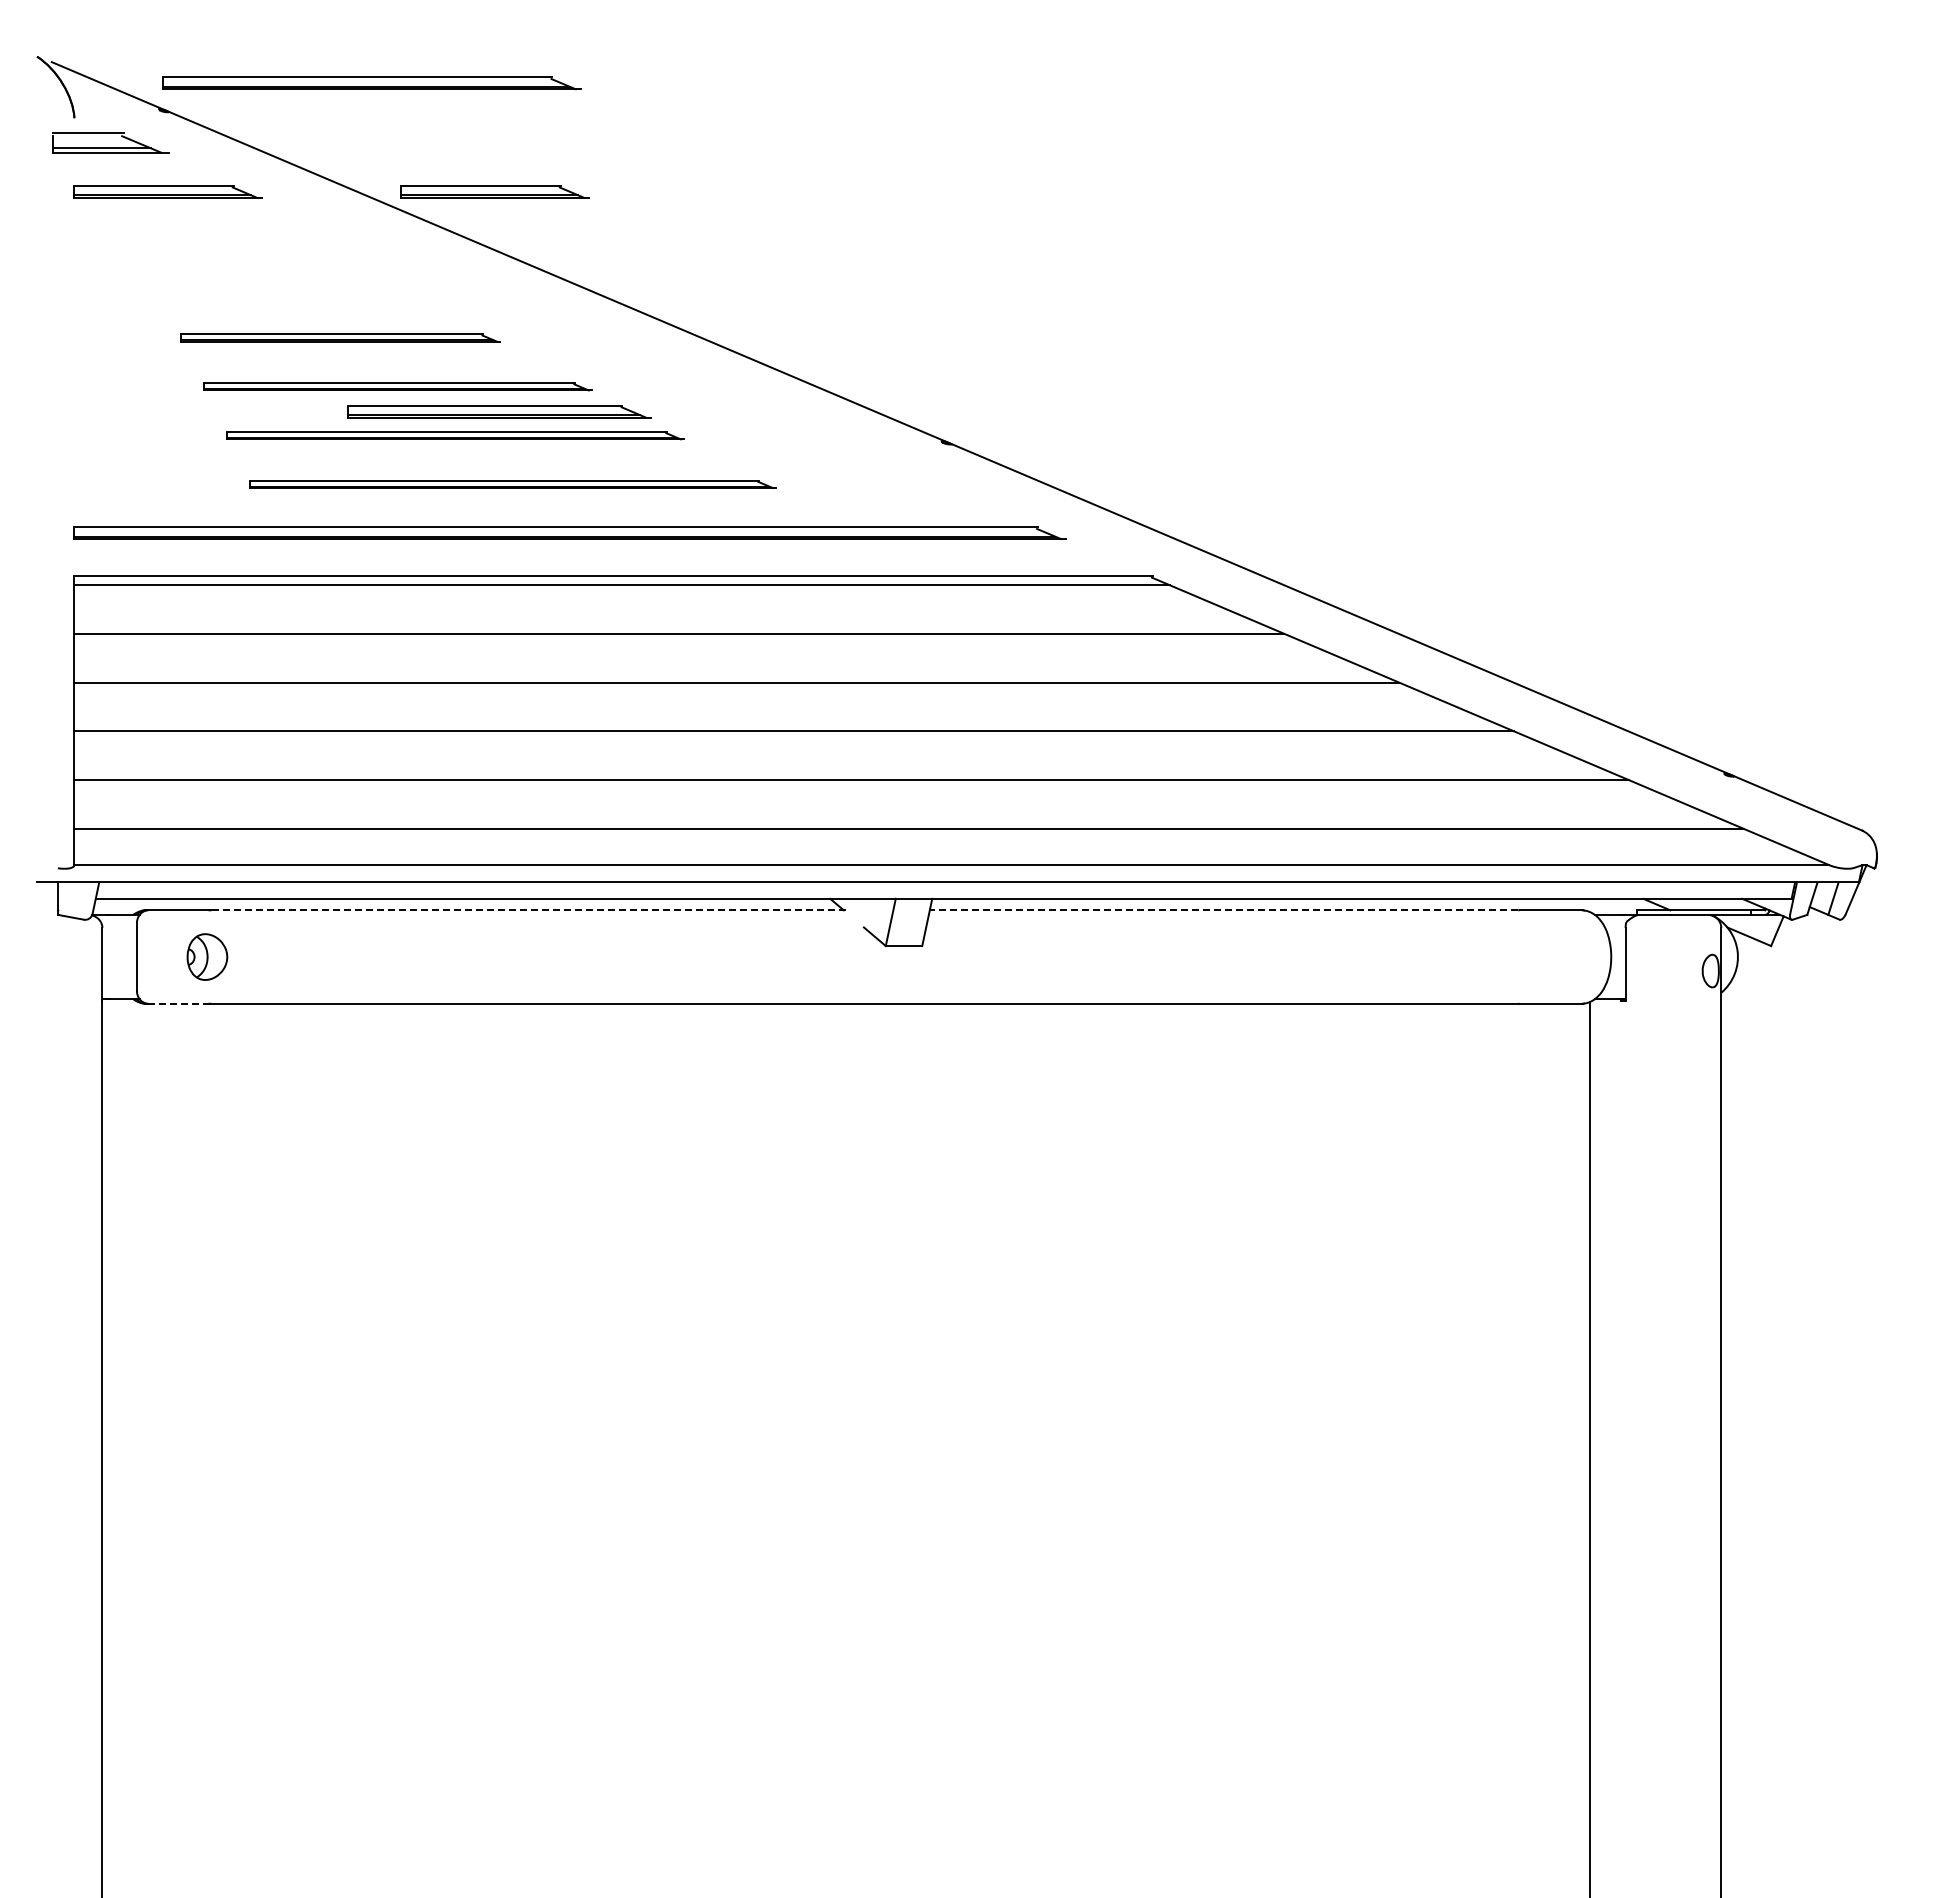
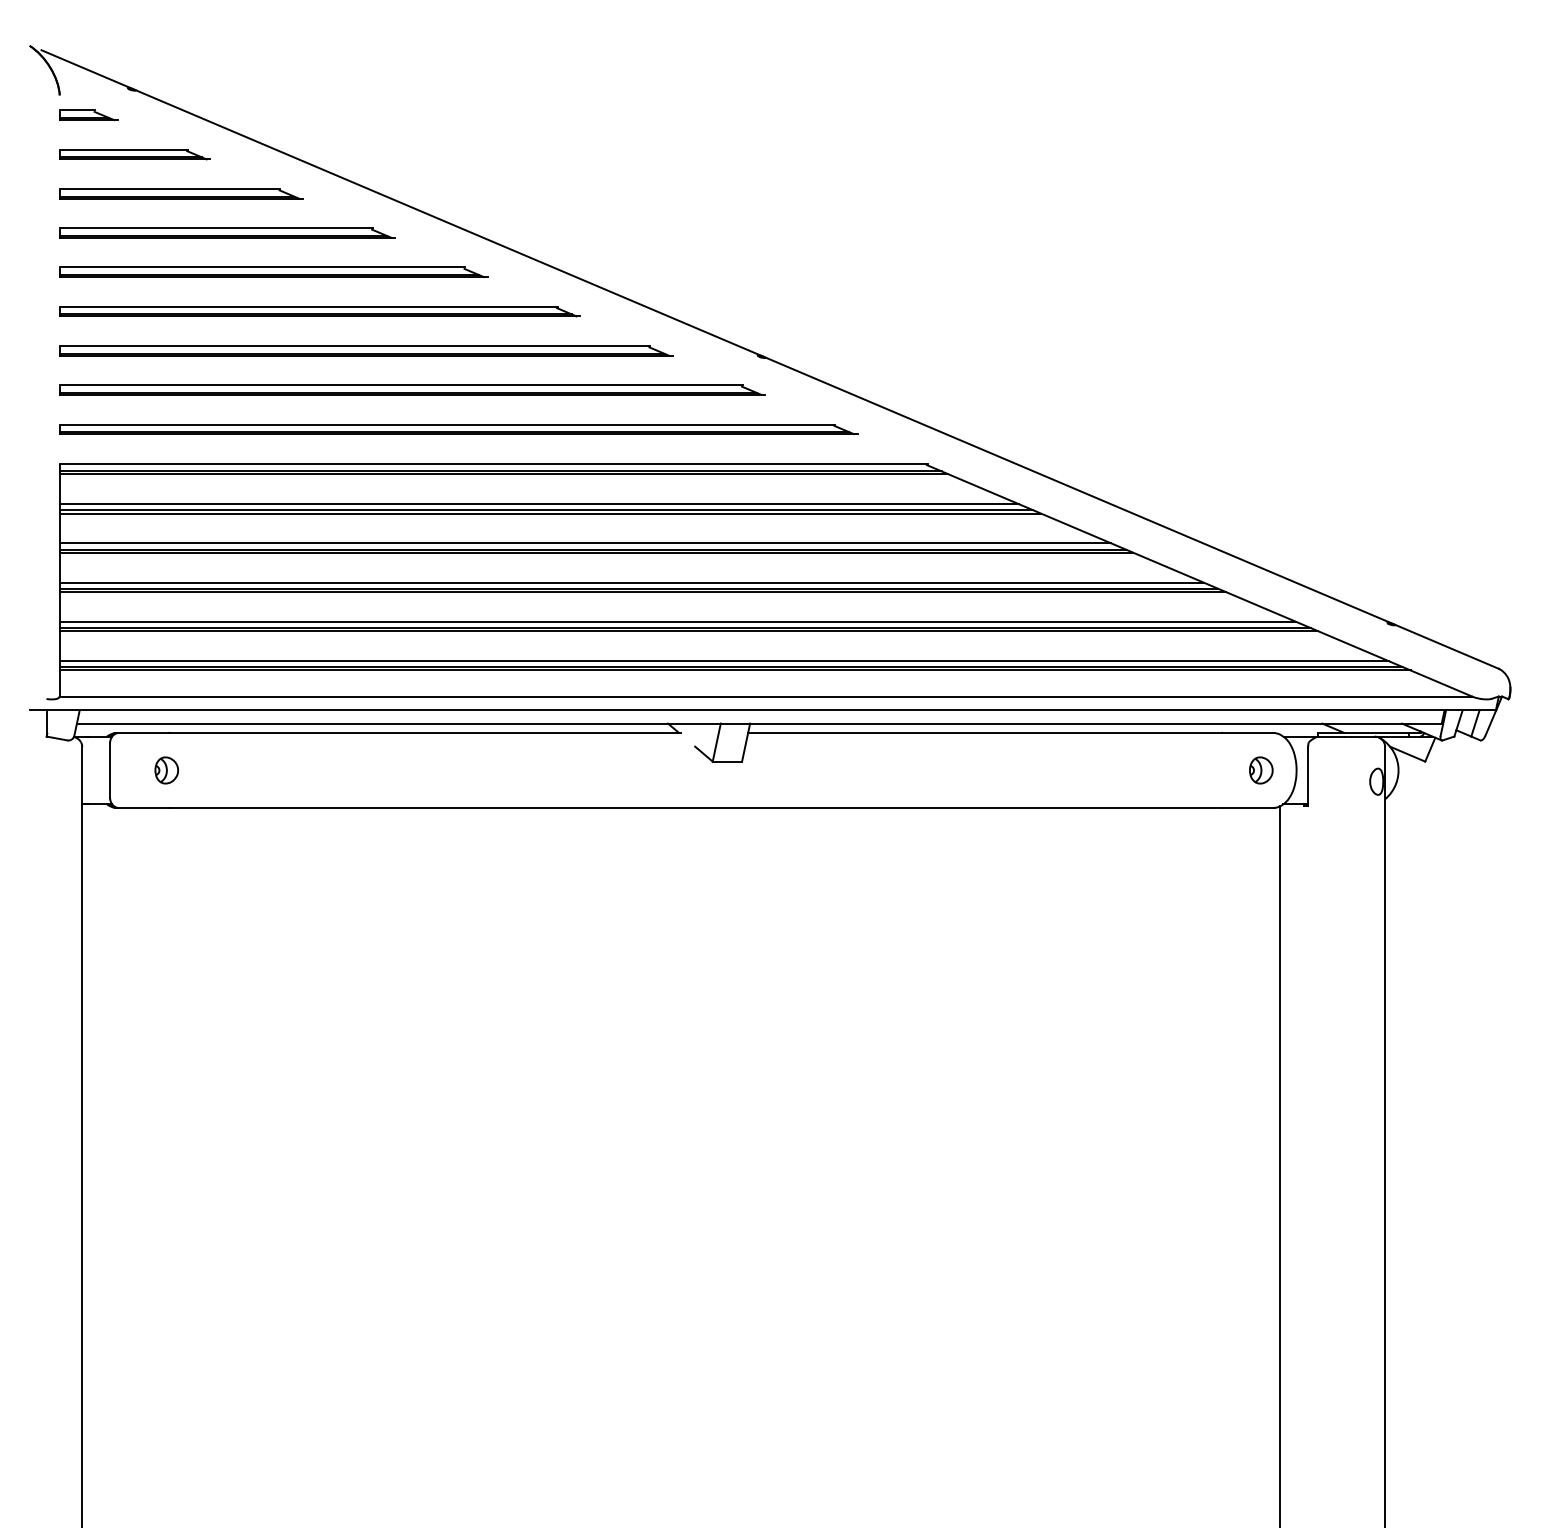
part: (371, 83) -> (227, 233), moved
part: (110, 142) -> (88, 114), size x0.62
part: (494, 191) -> (397, 154), removed
part: (339, 337) -> (273, 271), size x1.67
part: (397, 386) -> (319, 311), size x1.67
part: (499, 411) -> (181, 193), moved
part: (454, 435) -> (365, 350), size x1.67
part: (512, 484) -> (412, 390), size x1.67
line: (626, 588) -> (504, 473), added
line: (669, 626) -> (538, 504), added
line: (683, 637) -> (549, 513), added
line: (727, 674) -> (585, 543), added
line: (741, 686) -> (596, 552), added
line: (784, 723) -> (631, 582), added
line: (798, 735) -> (642, 592), added
line: (842, 772) -> (677, 621), added
line: (856, 784) -> (689, 631), added
line: (899, 821) -> (723, 661), added
line: (913, 832) -> (735, 670), added
line: (527, 910) -> (424, 733), dashed -> solid
line: (1223, 910) -> (984, 733), dashed -> solid
part: (207, 956) -> (166, 770), size x0.71
part: (1567, 956) -> (1261, 770), added
line: (179, 1003) -> (144, 807), dashed -> solid

